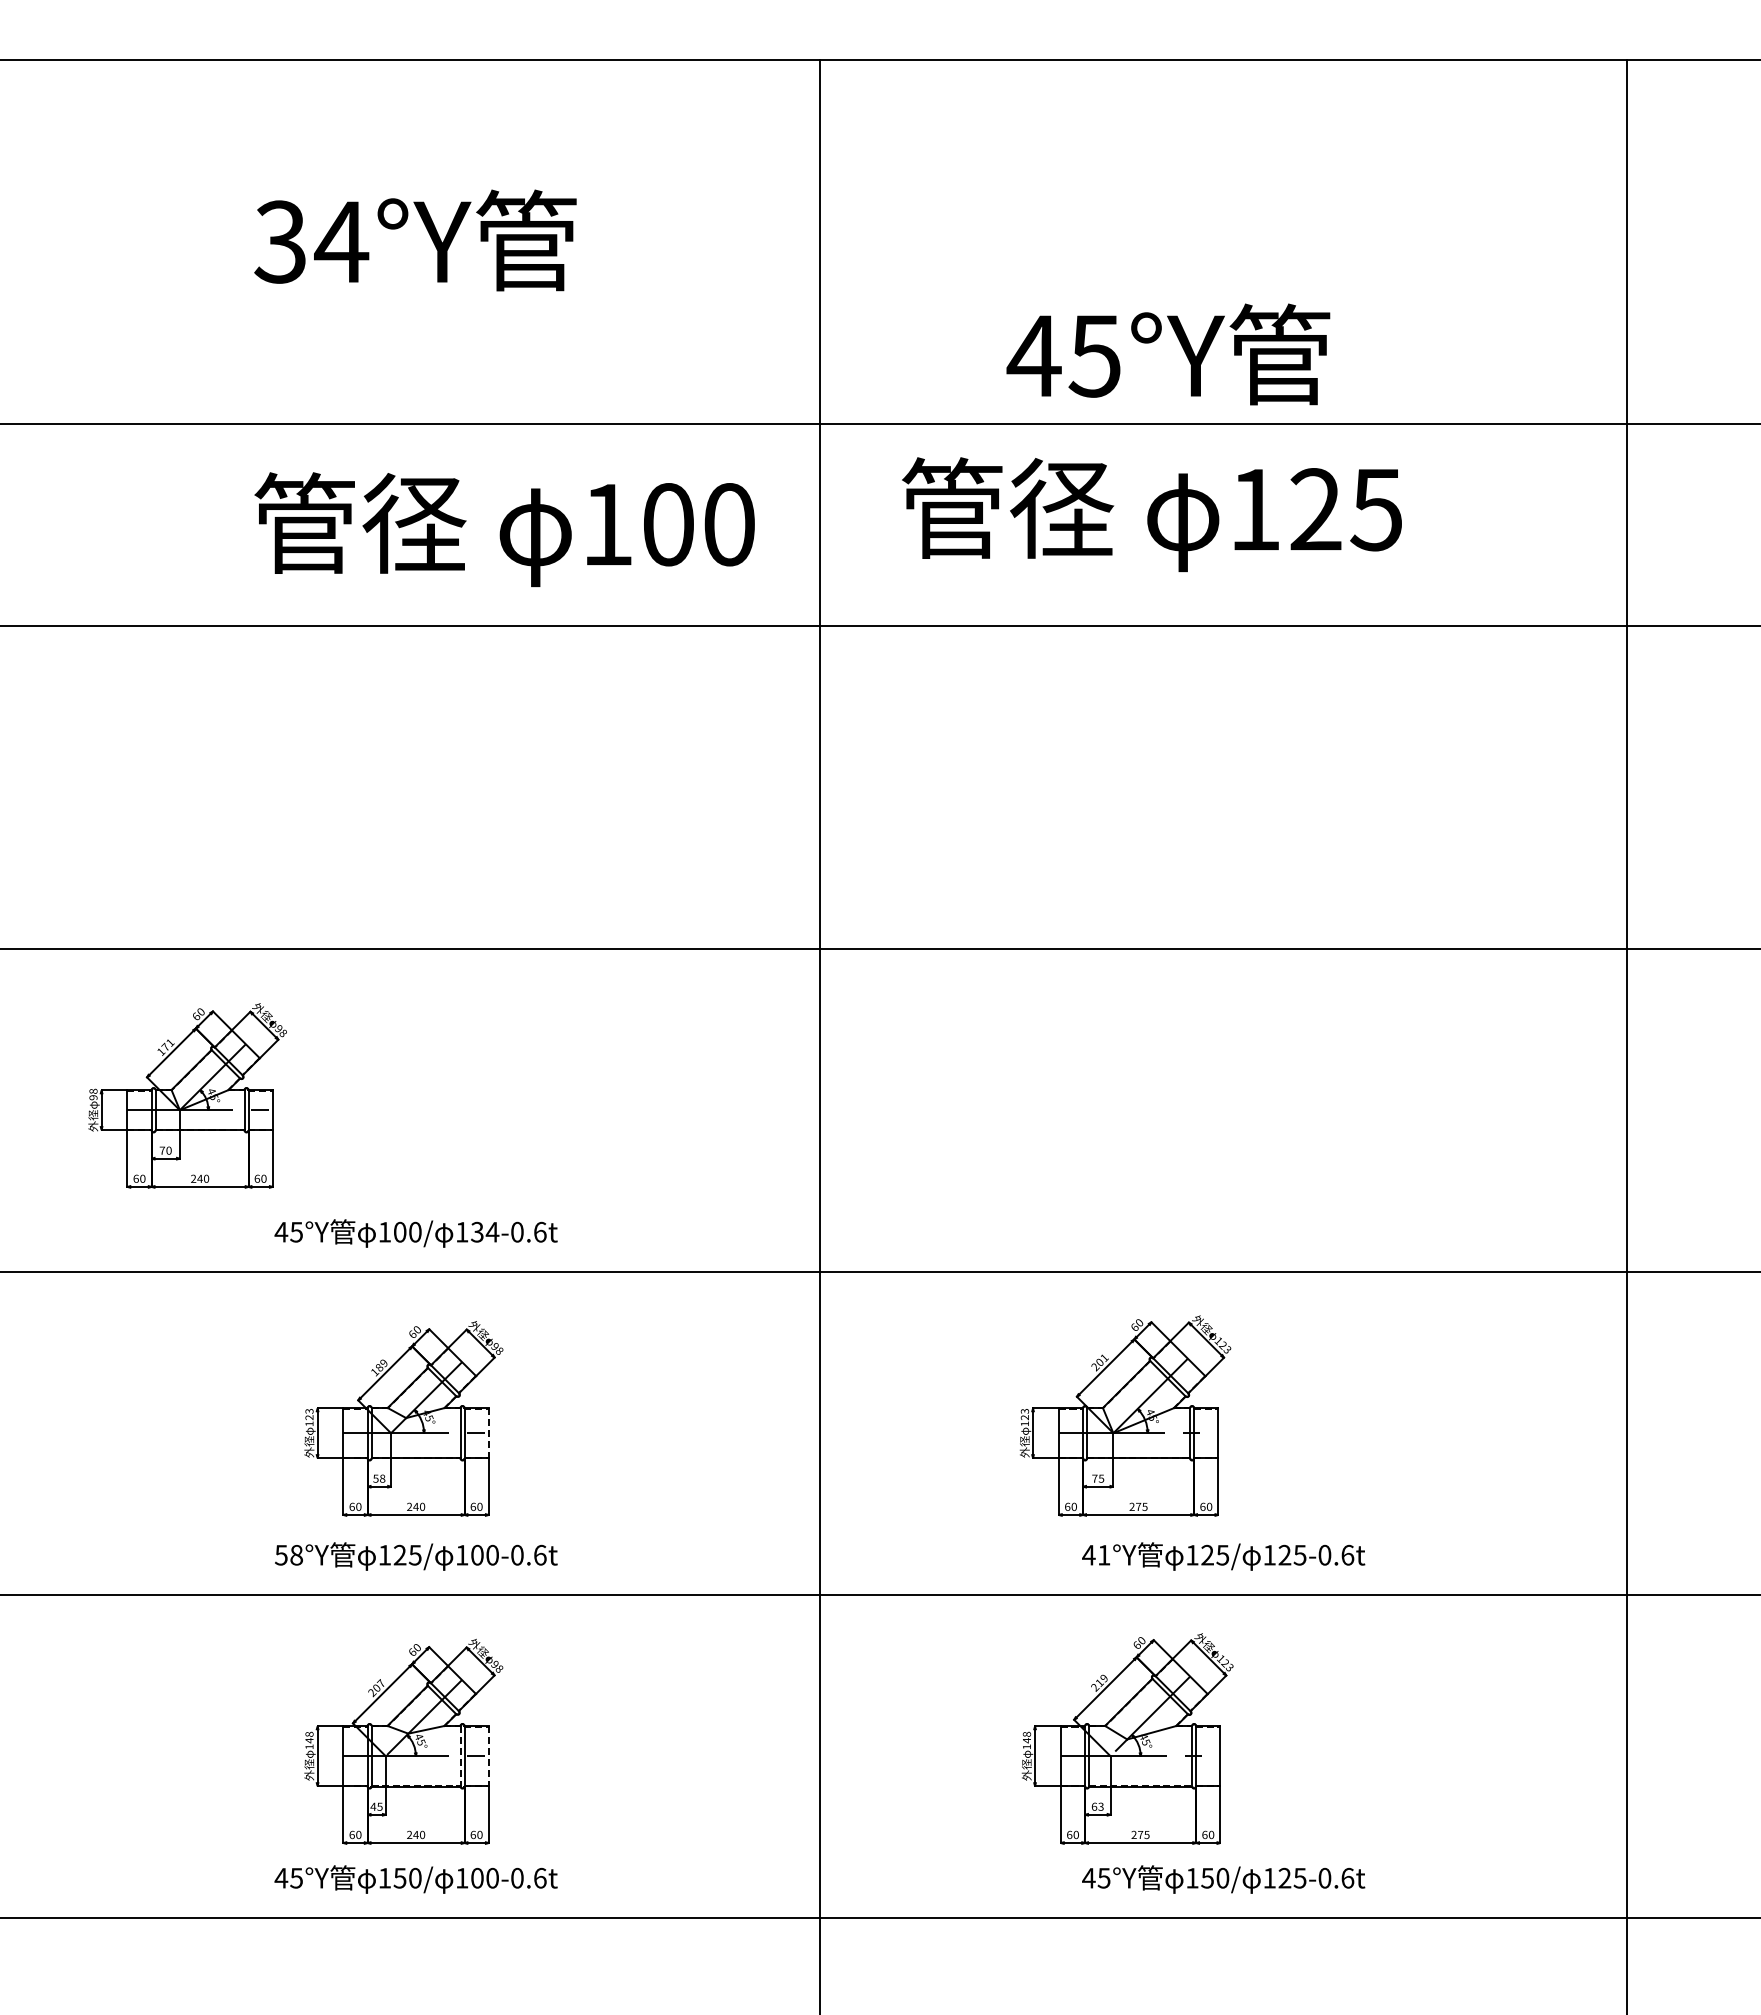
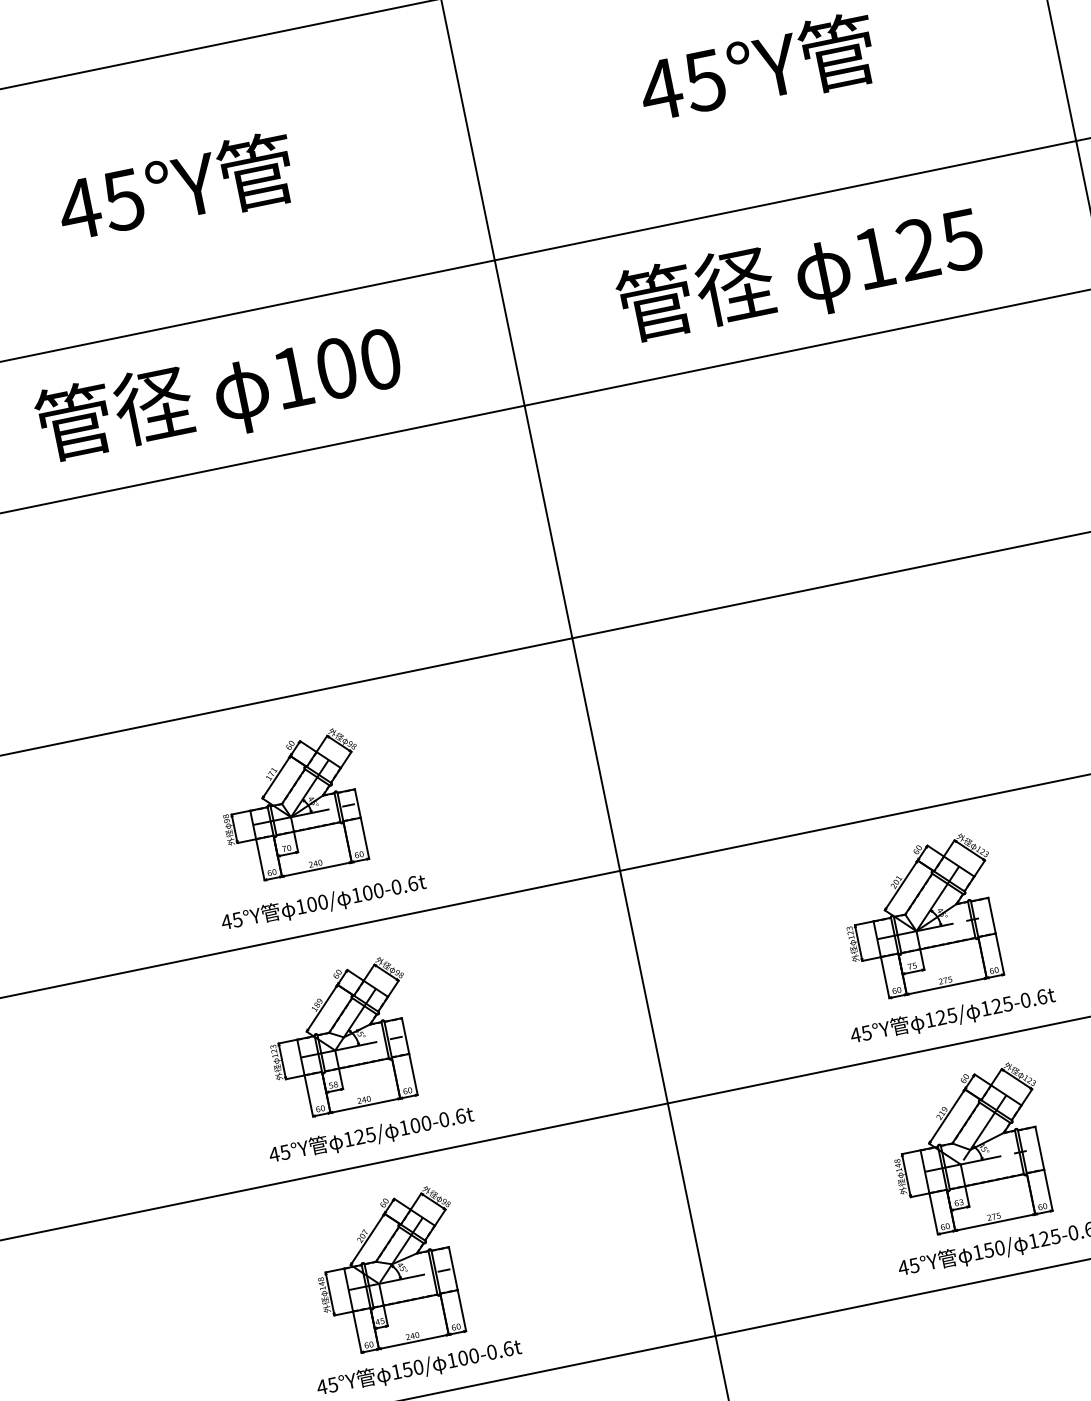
text: (311, 241) -> (101, 204), 34°Y -> 45°Y
text: (1168, 354) -> (757, 68), moved
text: (1151, 514) -> (800, 276), moved
text: (504, 529) -> (219, 396), moved
part: (187, 1095) -> (294, 805), moved
text: (485, 1231) -> (373, 891), 134-0.6t -> 100-0.6t
part: (1125, 1415) -> (922, 916), moved
line: (488, 1433) -> (405, 1036), dashed -> solid
text: (288, 1555) -> (279, 1153), 58°Y -> 45°Y
text: (1103, 1555) -> (866, 1033), 41°Y -> 45°Y
part: (1127, 1738) -> (970, 1149), moved
line: (460, 1756) -> (433, 1273), dashed -> solid
line: (488, 1756) -> (453, 1268), dashed -> solid

